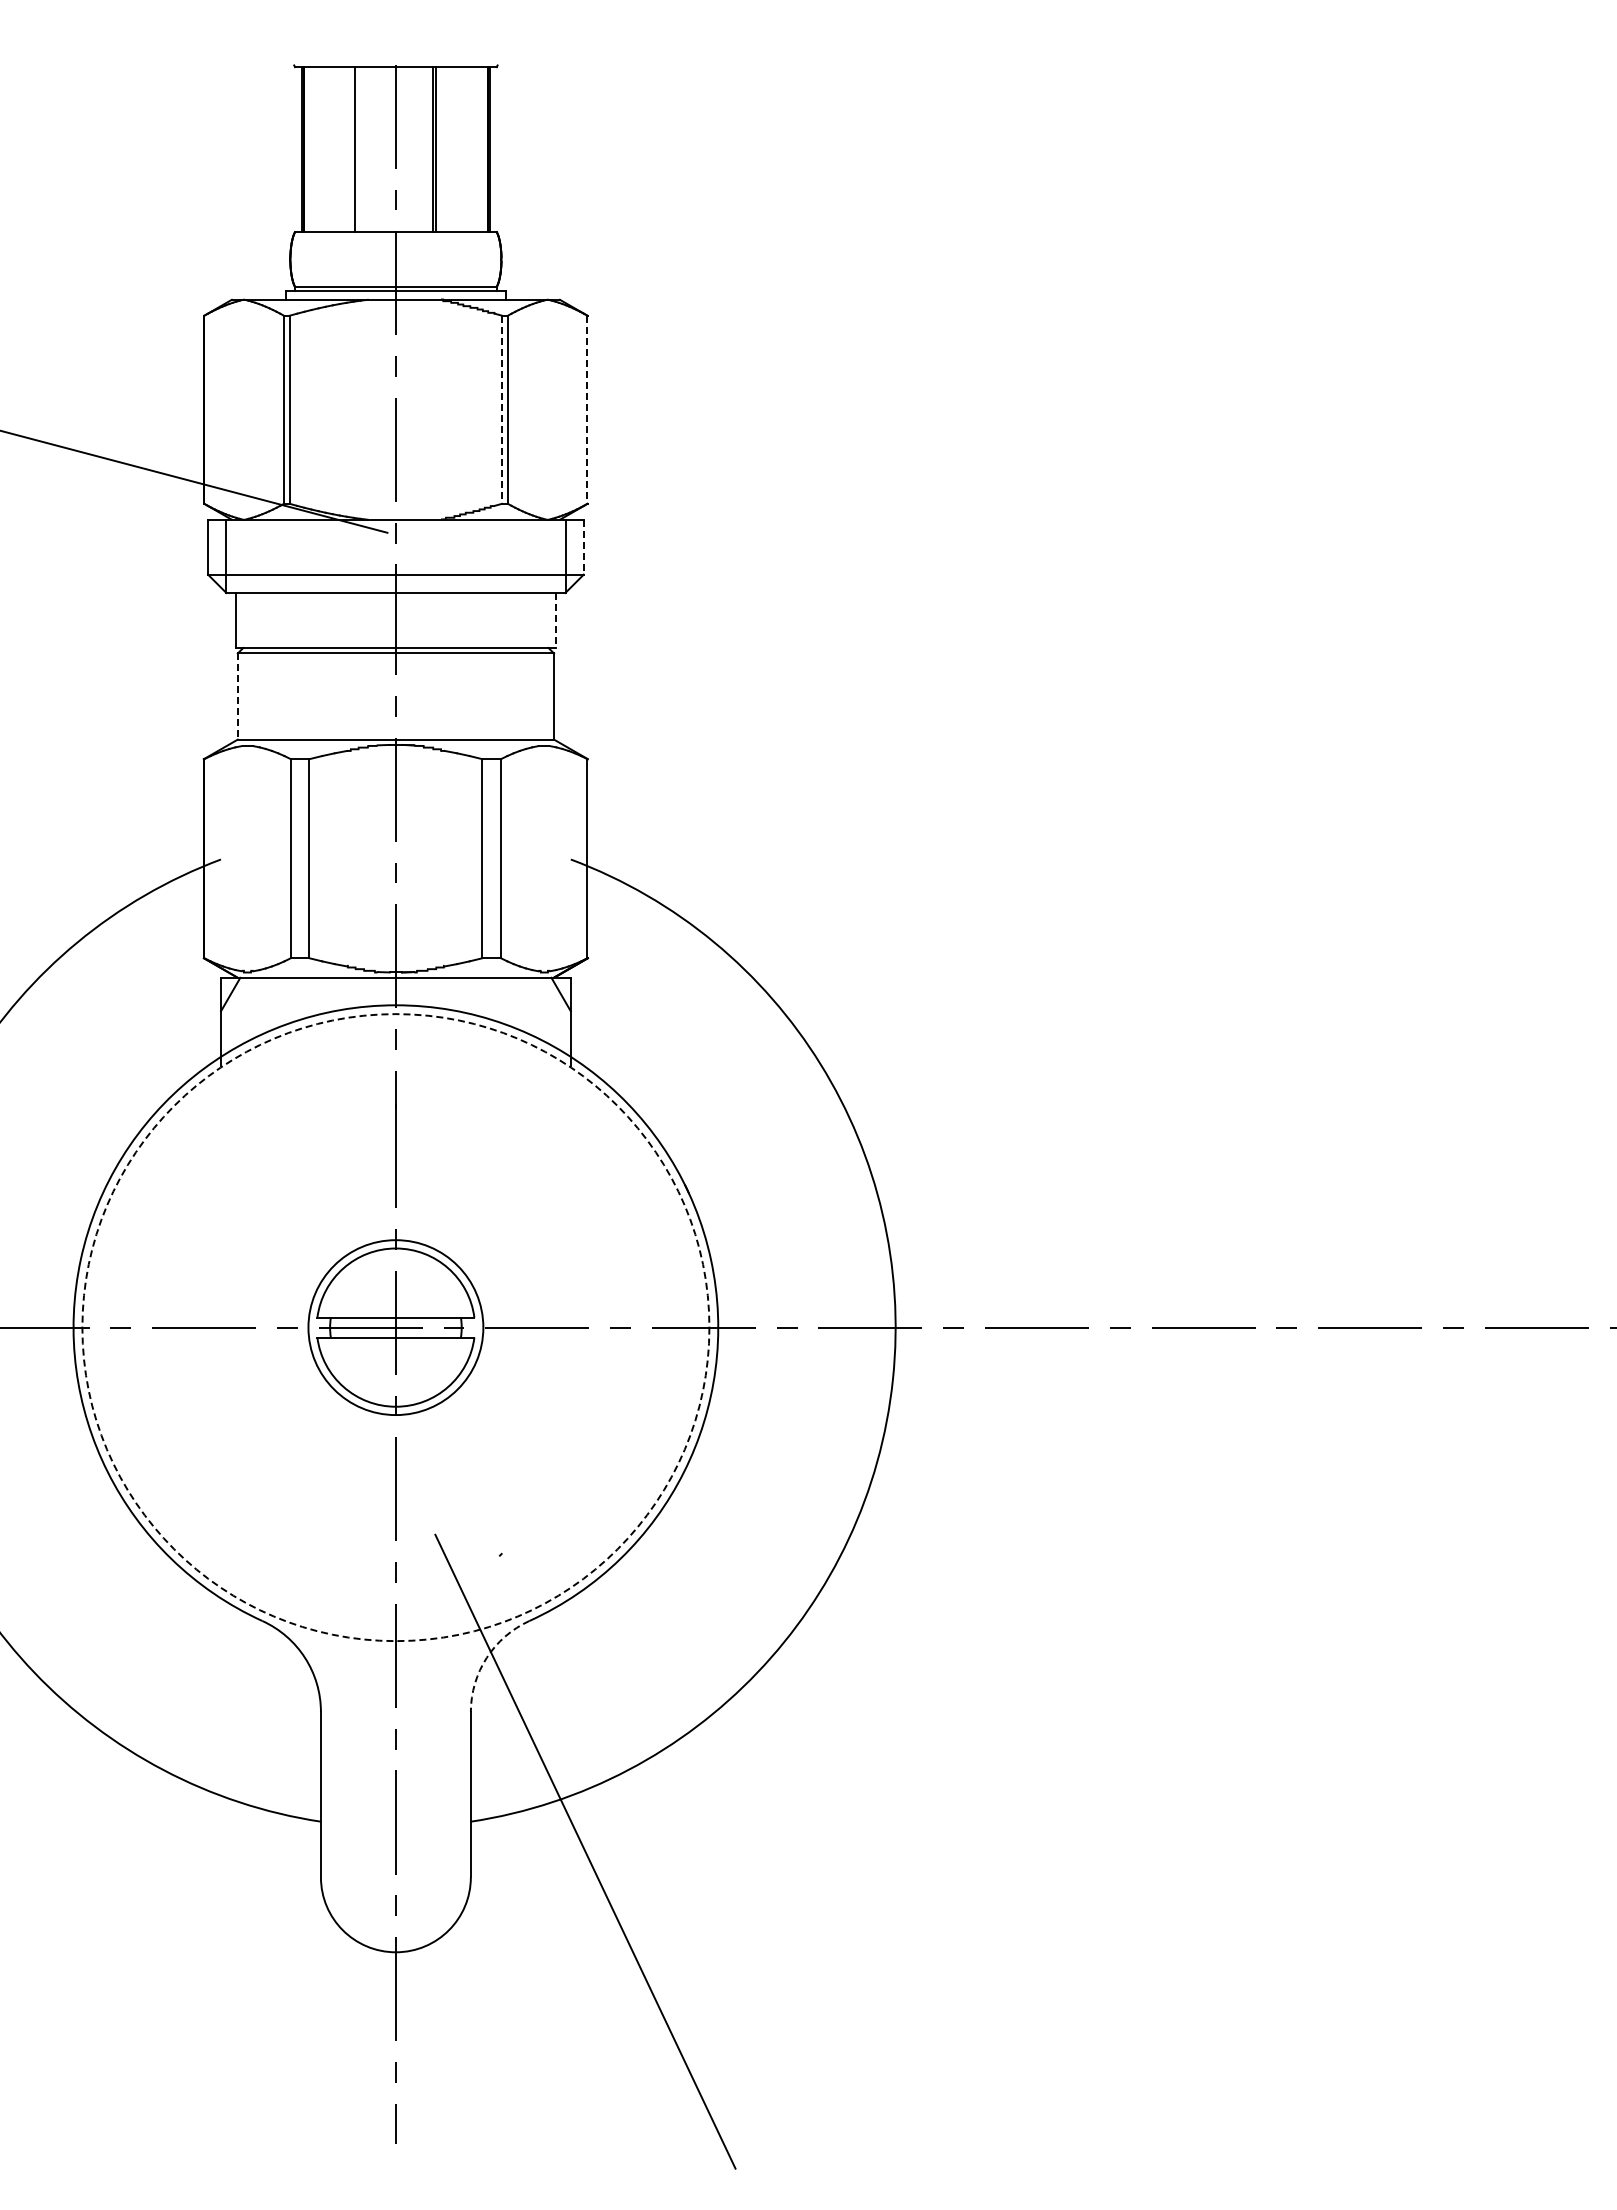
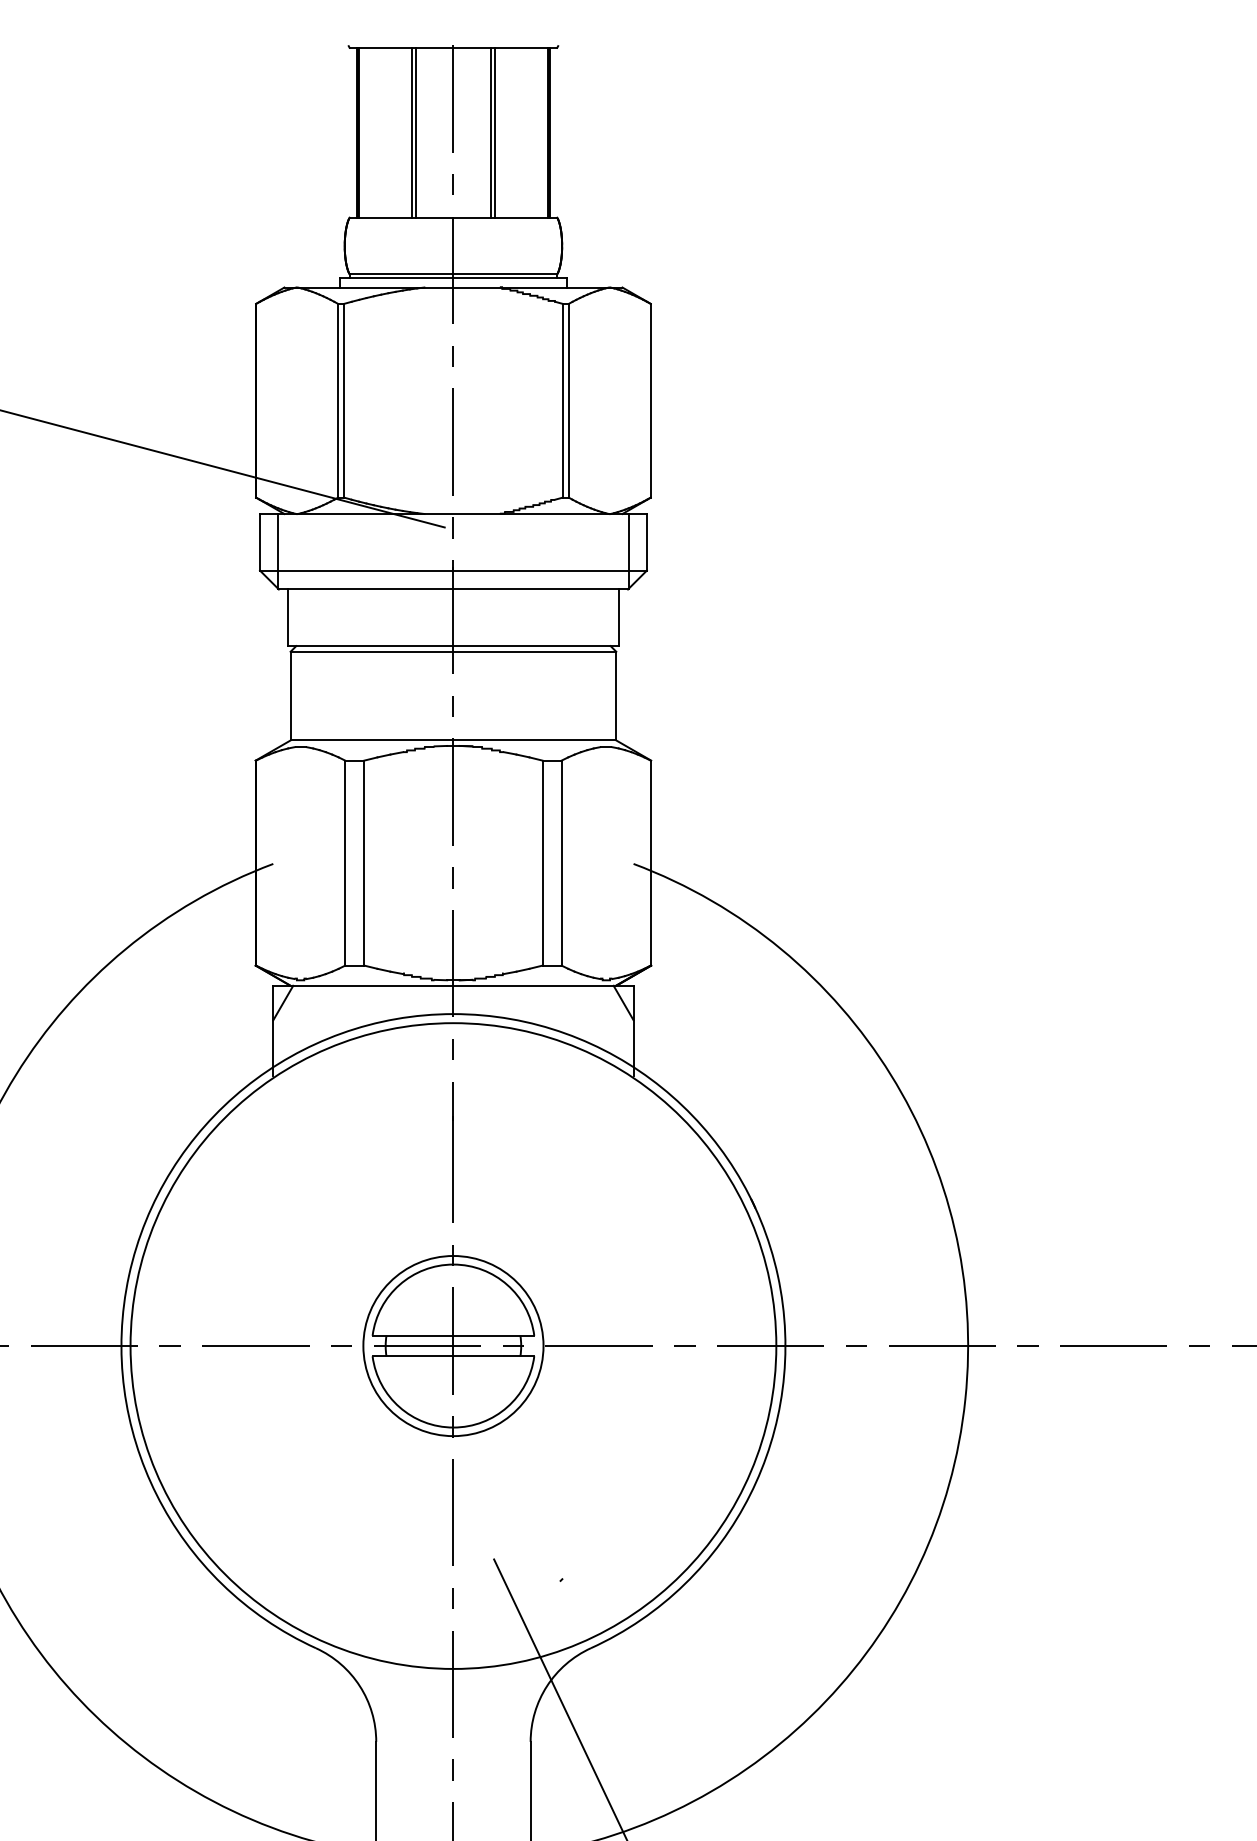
line: (359, 149) -> (415, 132), added
line: (502, 410) -> (563, 401), dashed -> solid
line: (587, 410) -> (650, 401), dashed -> solid
line: (583, 547) -> (646, 542), dashed -> solid
line: (556, 621) -> (618, 618), dashed -> solid
line: (237, 697) -> (290, 697), dashed -> solid
circle: (395, 1327) -> (453, 1345), dashed -> solid
arc: (486, 1657) -> (546, 1685), dashed -> solid

